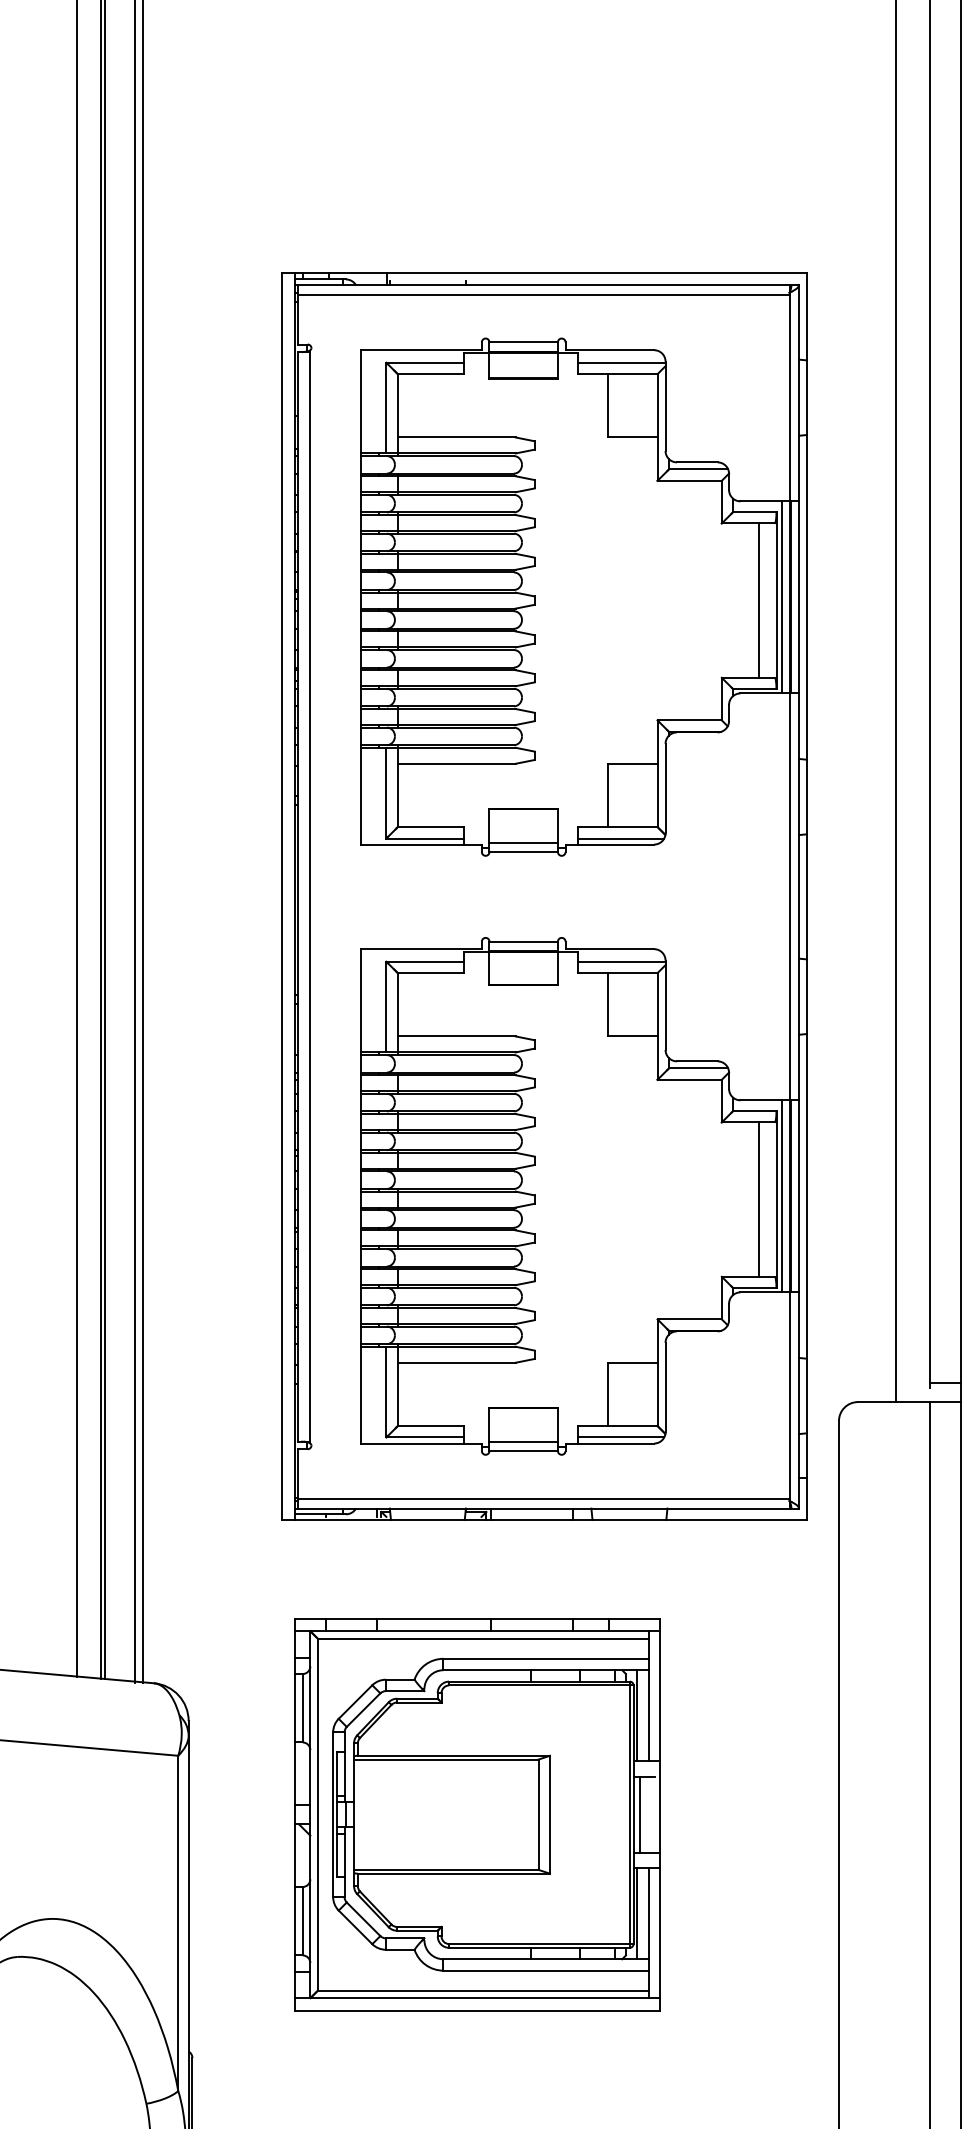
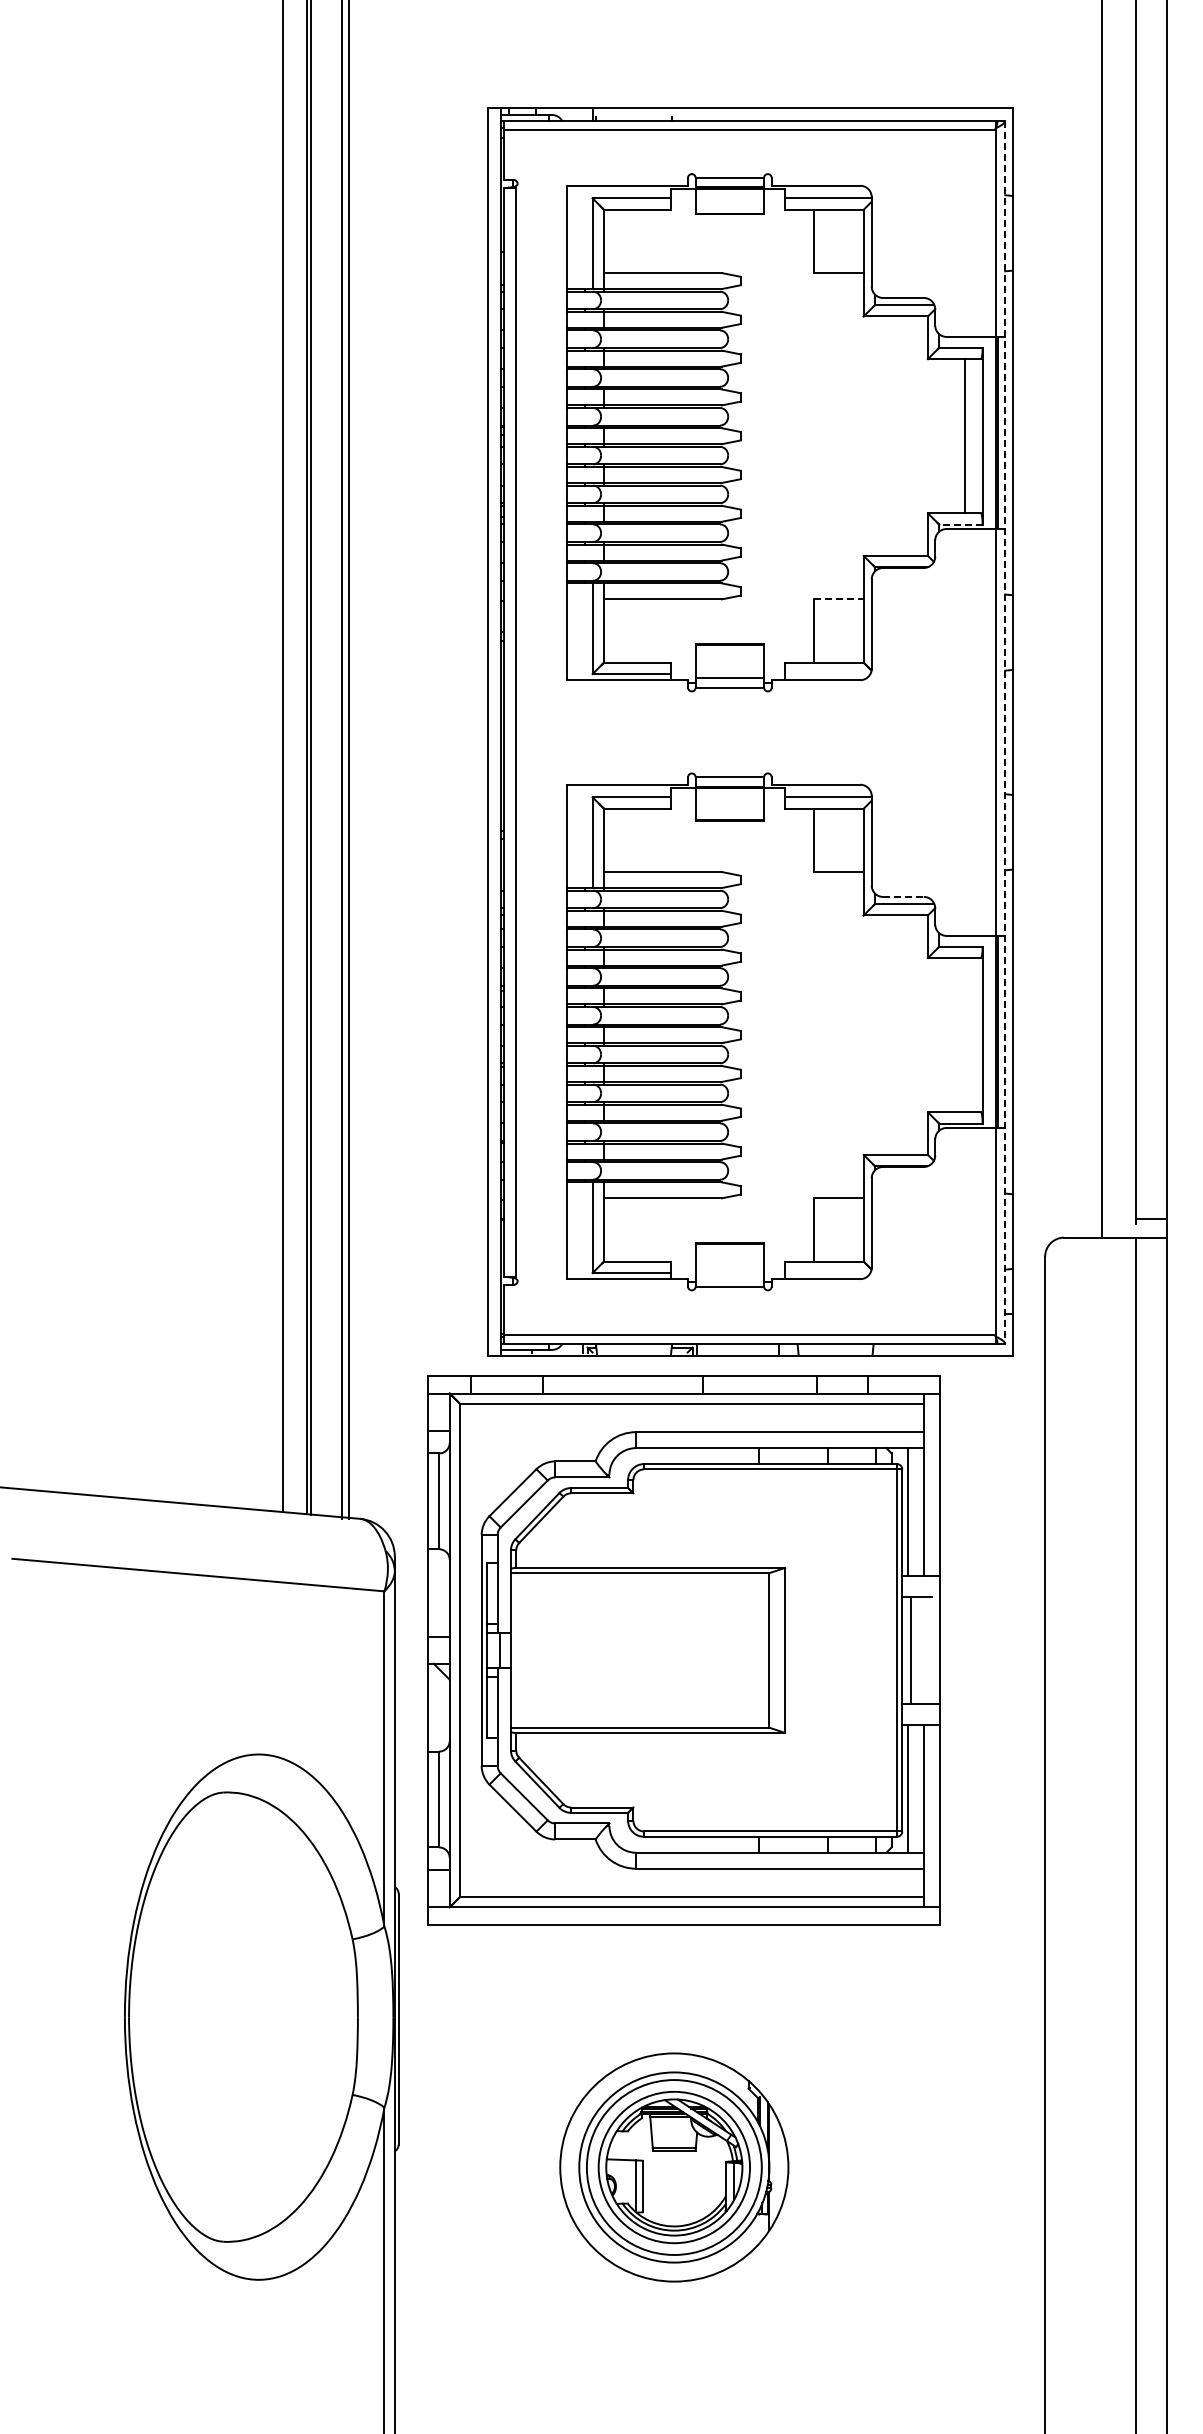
line: (782, 596) -> (988, 432), removed
line: (755, 688) -> (961, 524), solid -> dashed
line: (633, 763) -> (839, 599), solid -> dashed
line: (621, 838) -> (827, 674), removed
line: (799, 896) -> (1005, 732), solid -> dashed
line: (697, 1060) -> (903, 896), solid -> dashed
line: (782, 1195) -> (988, 1031), removed
line: (759, 1198) -> (965, 1034), removed
line: (621, 1437) -> (827, 1273), removed
line: (523, 1441) -> (729, 1277), removed
part: (477, 1813) -> (683, 1649), size x1.4

